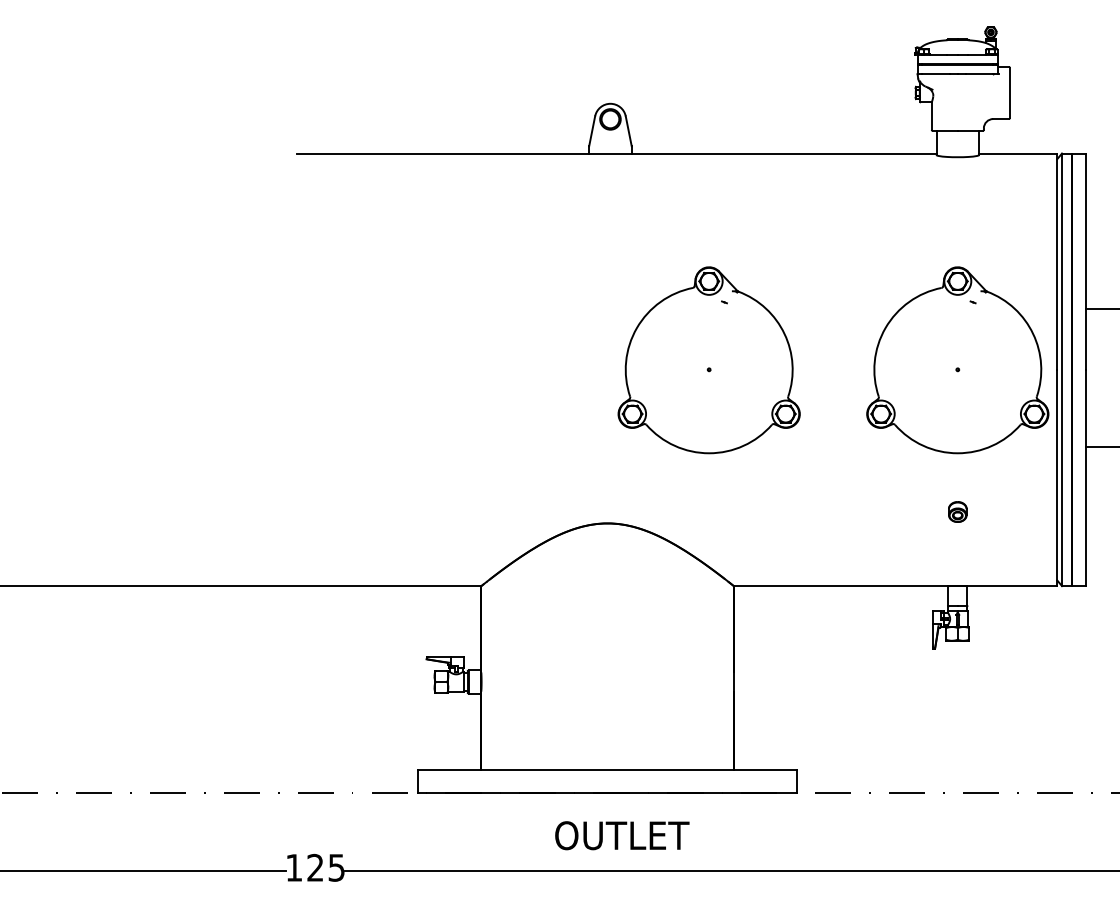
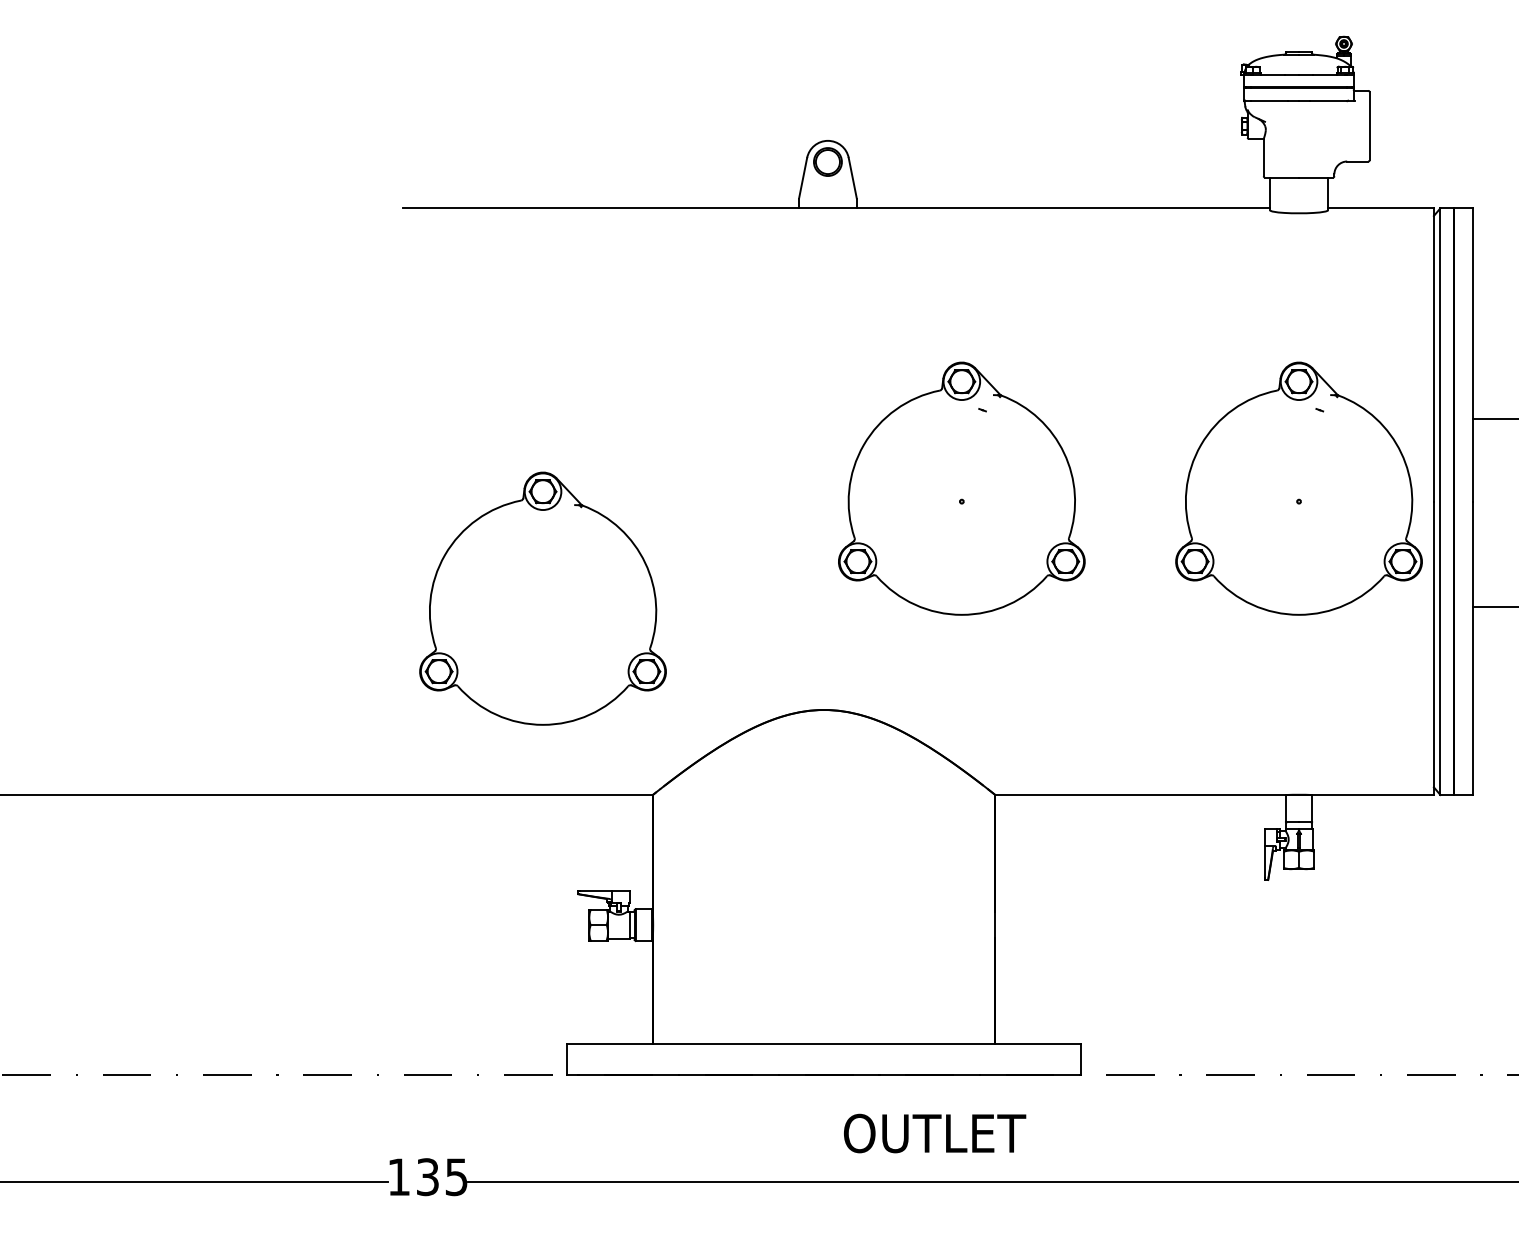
part: (400, 441) -> (542, 598), added
part: (957, 512) -> (1298, 694), removed
text: (622, 835) -> (935, 1133), moved
text: (315, 868) -> (427, 1177), 125 -> 135

